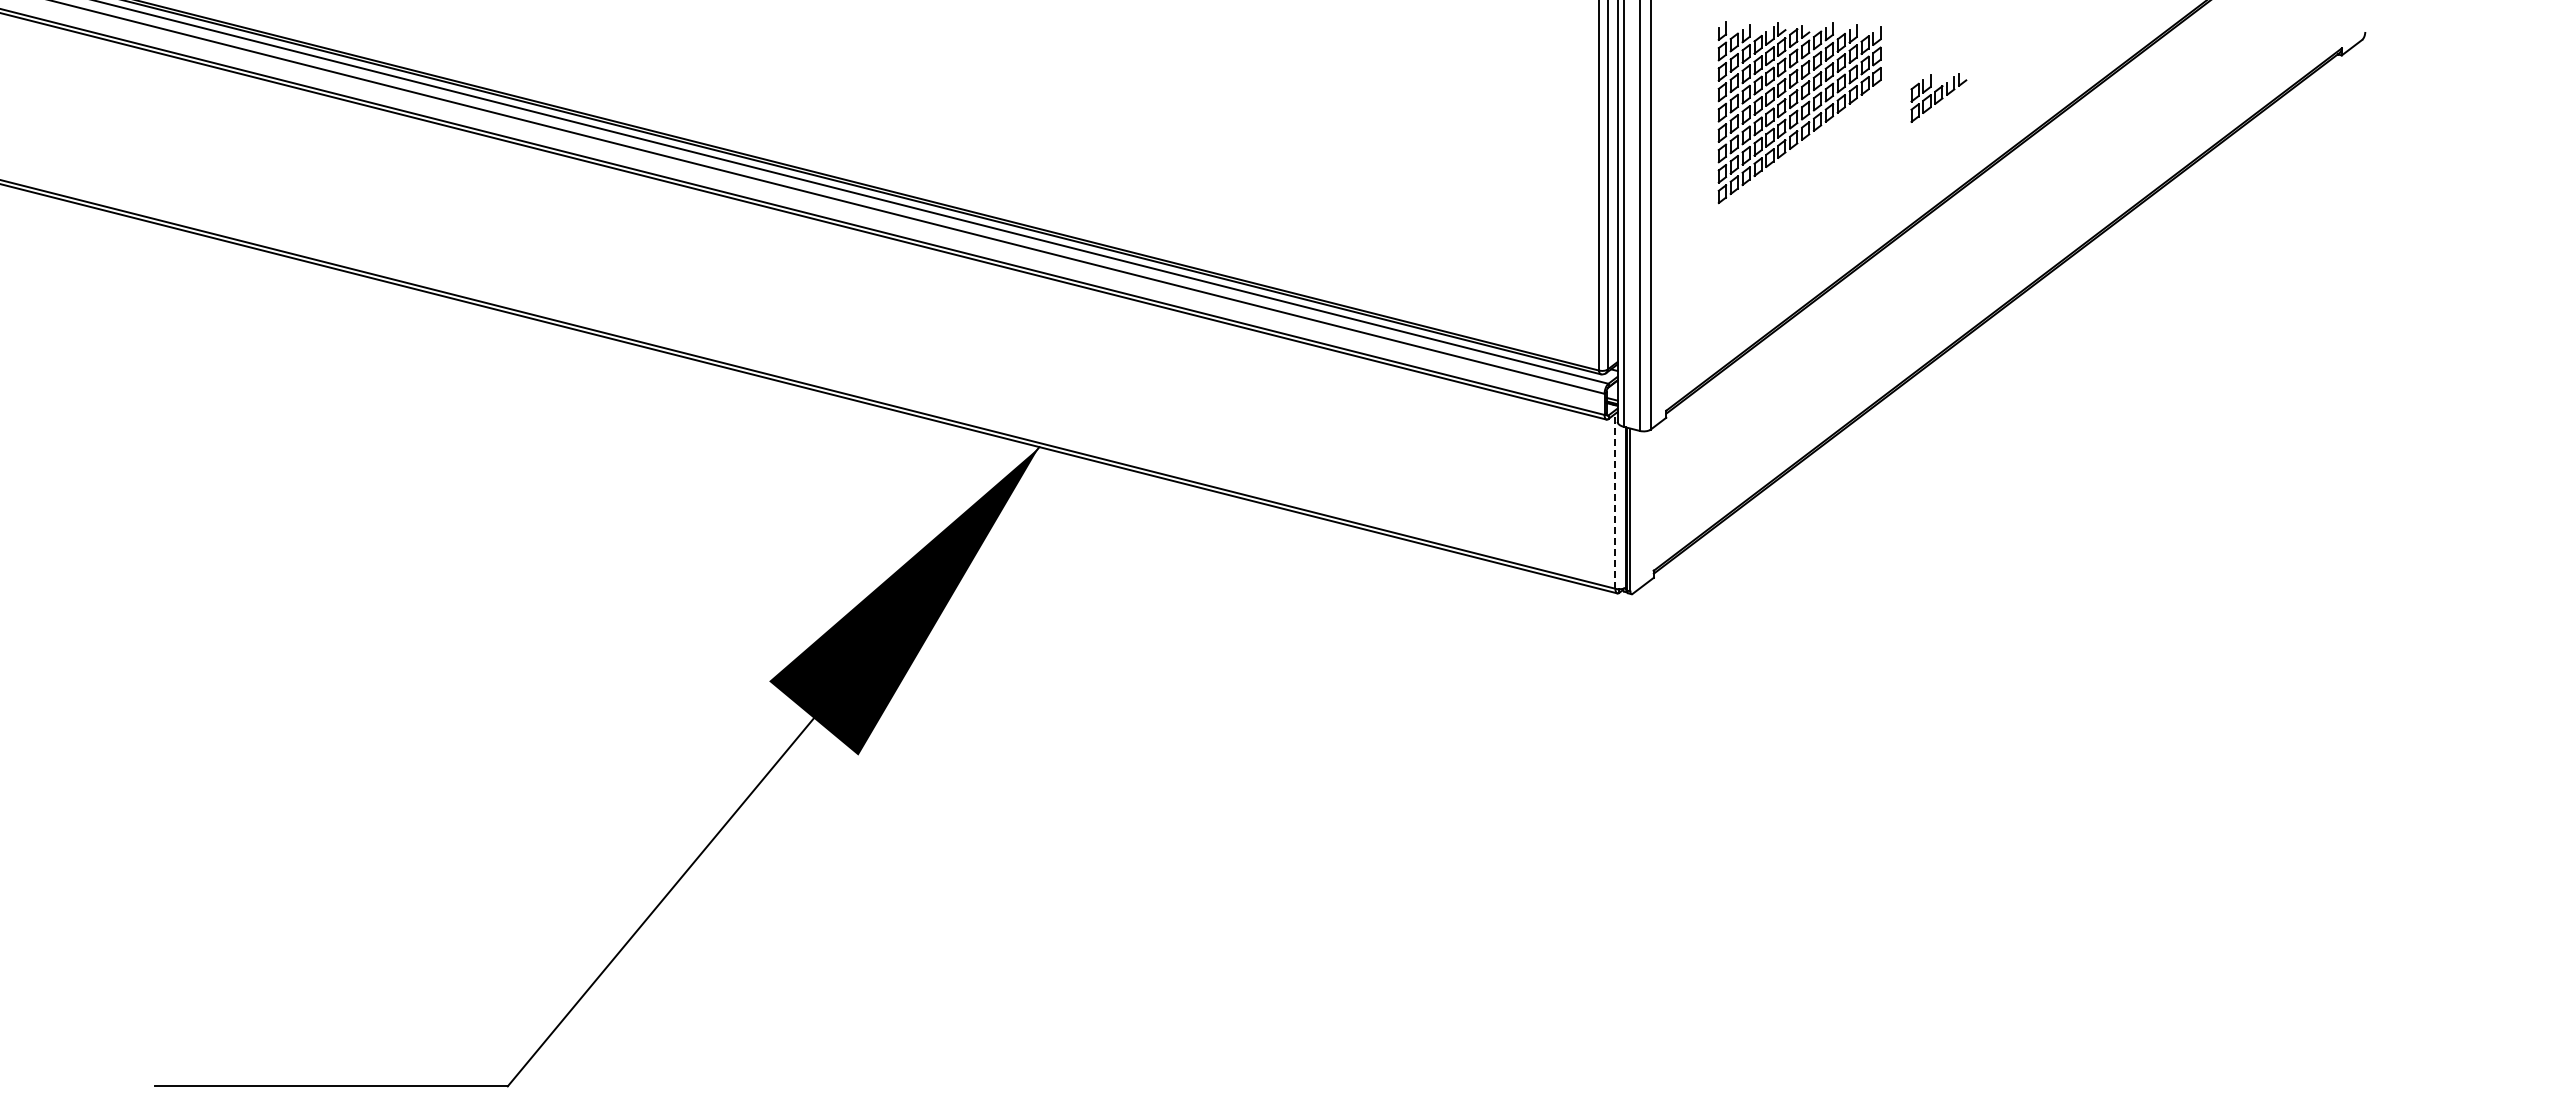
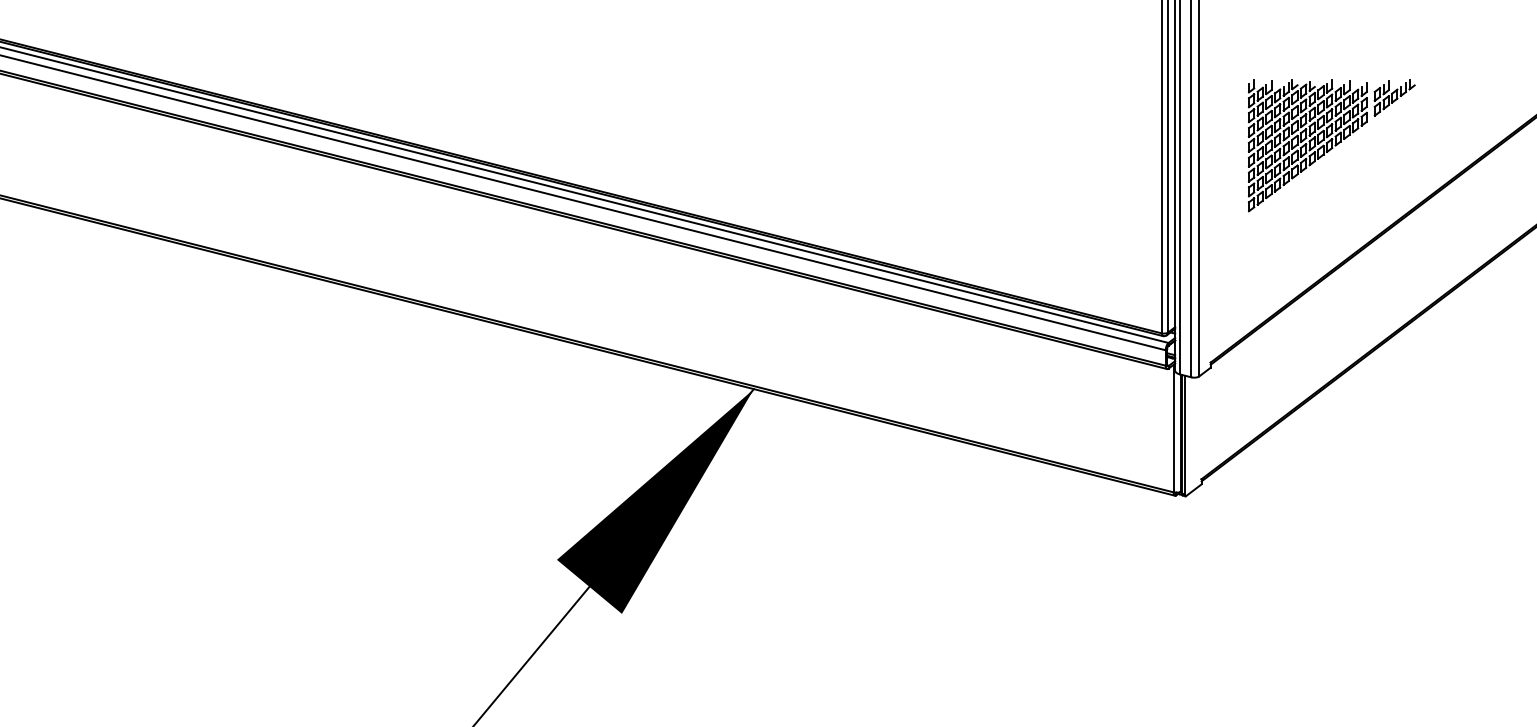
part: (1938, 97) -> (1394, 97), moved
line: (1615, 501) -> (1173, 428), dashed -> solid

